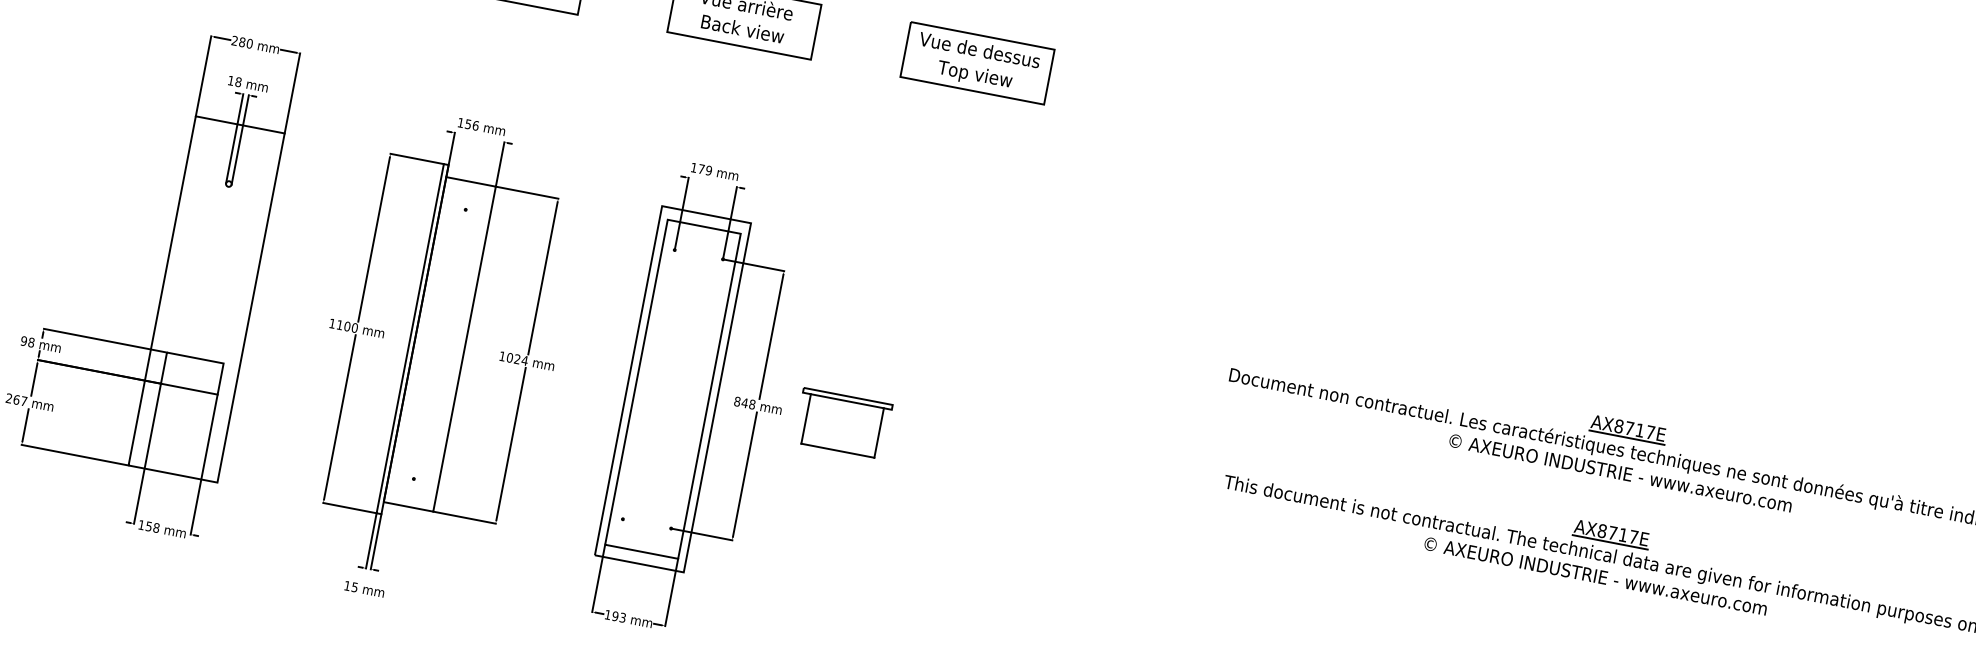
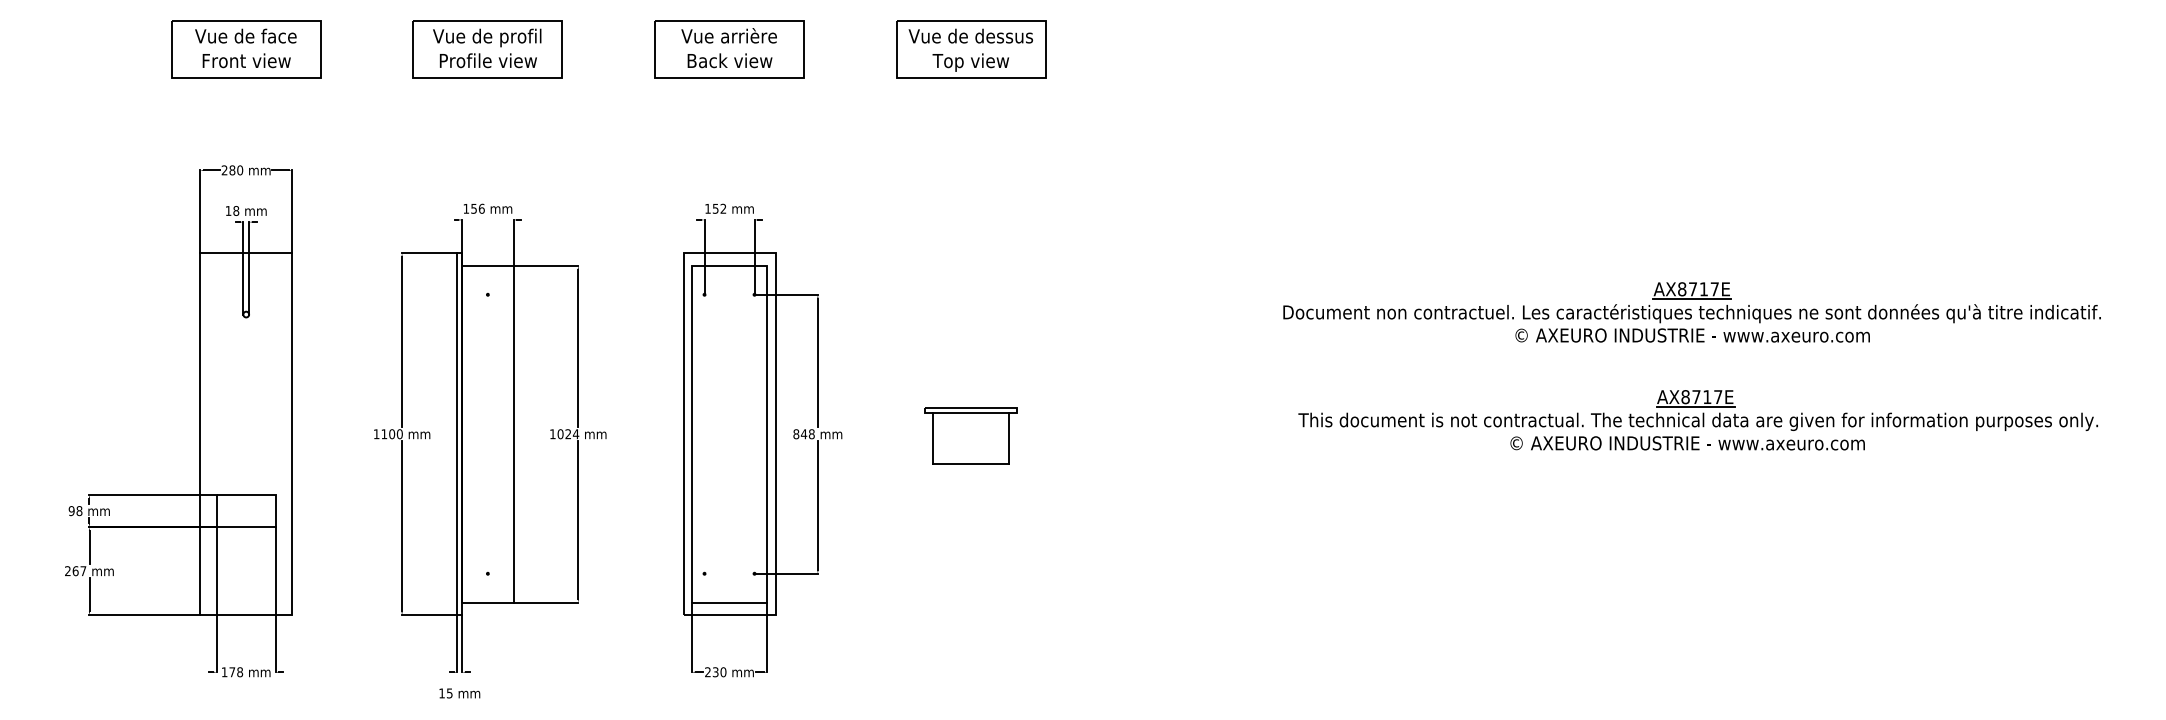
text: (705, 169) -> (719, 208), 179 -> 152
part: (842, 423) -> (970, 435), moved
text: (149, 526) -> (232, 672), 158 -> 178
text: (615, 616) -> (715, 672), 193 -> 230

